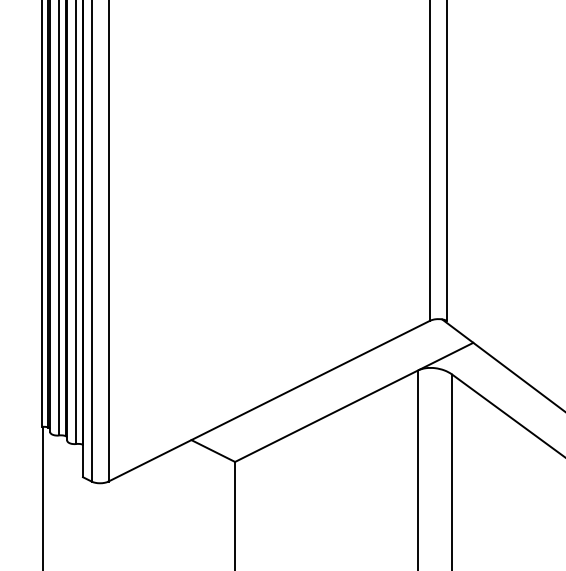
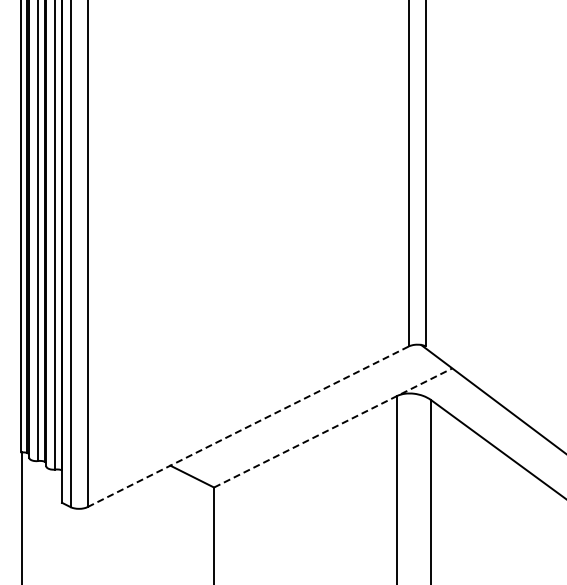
line: (269, 400) -> (248, 426), solid -> dashed
line: (354, 401) -> (333, 427), solid -> dashed

